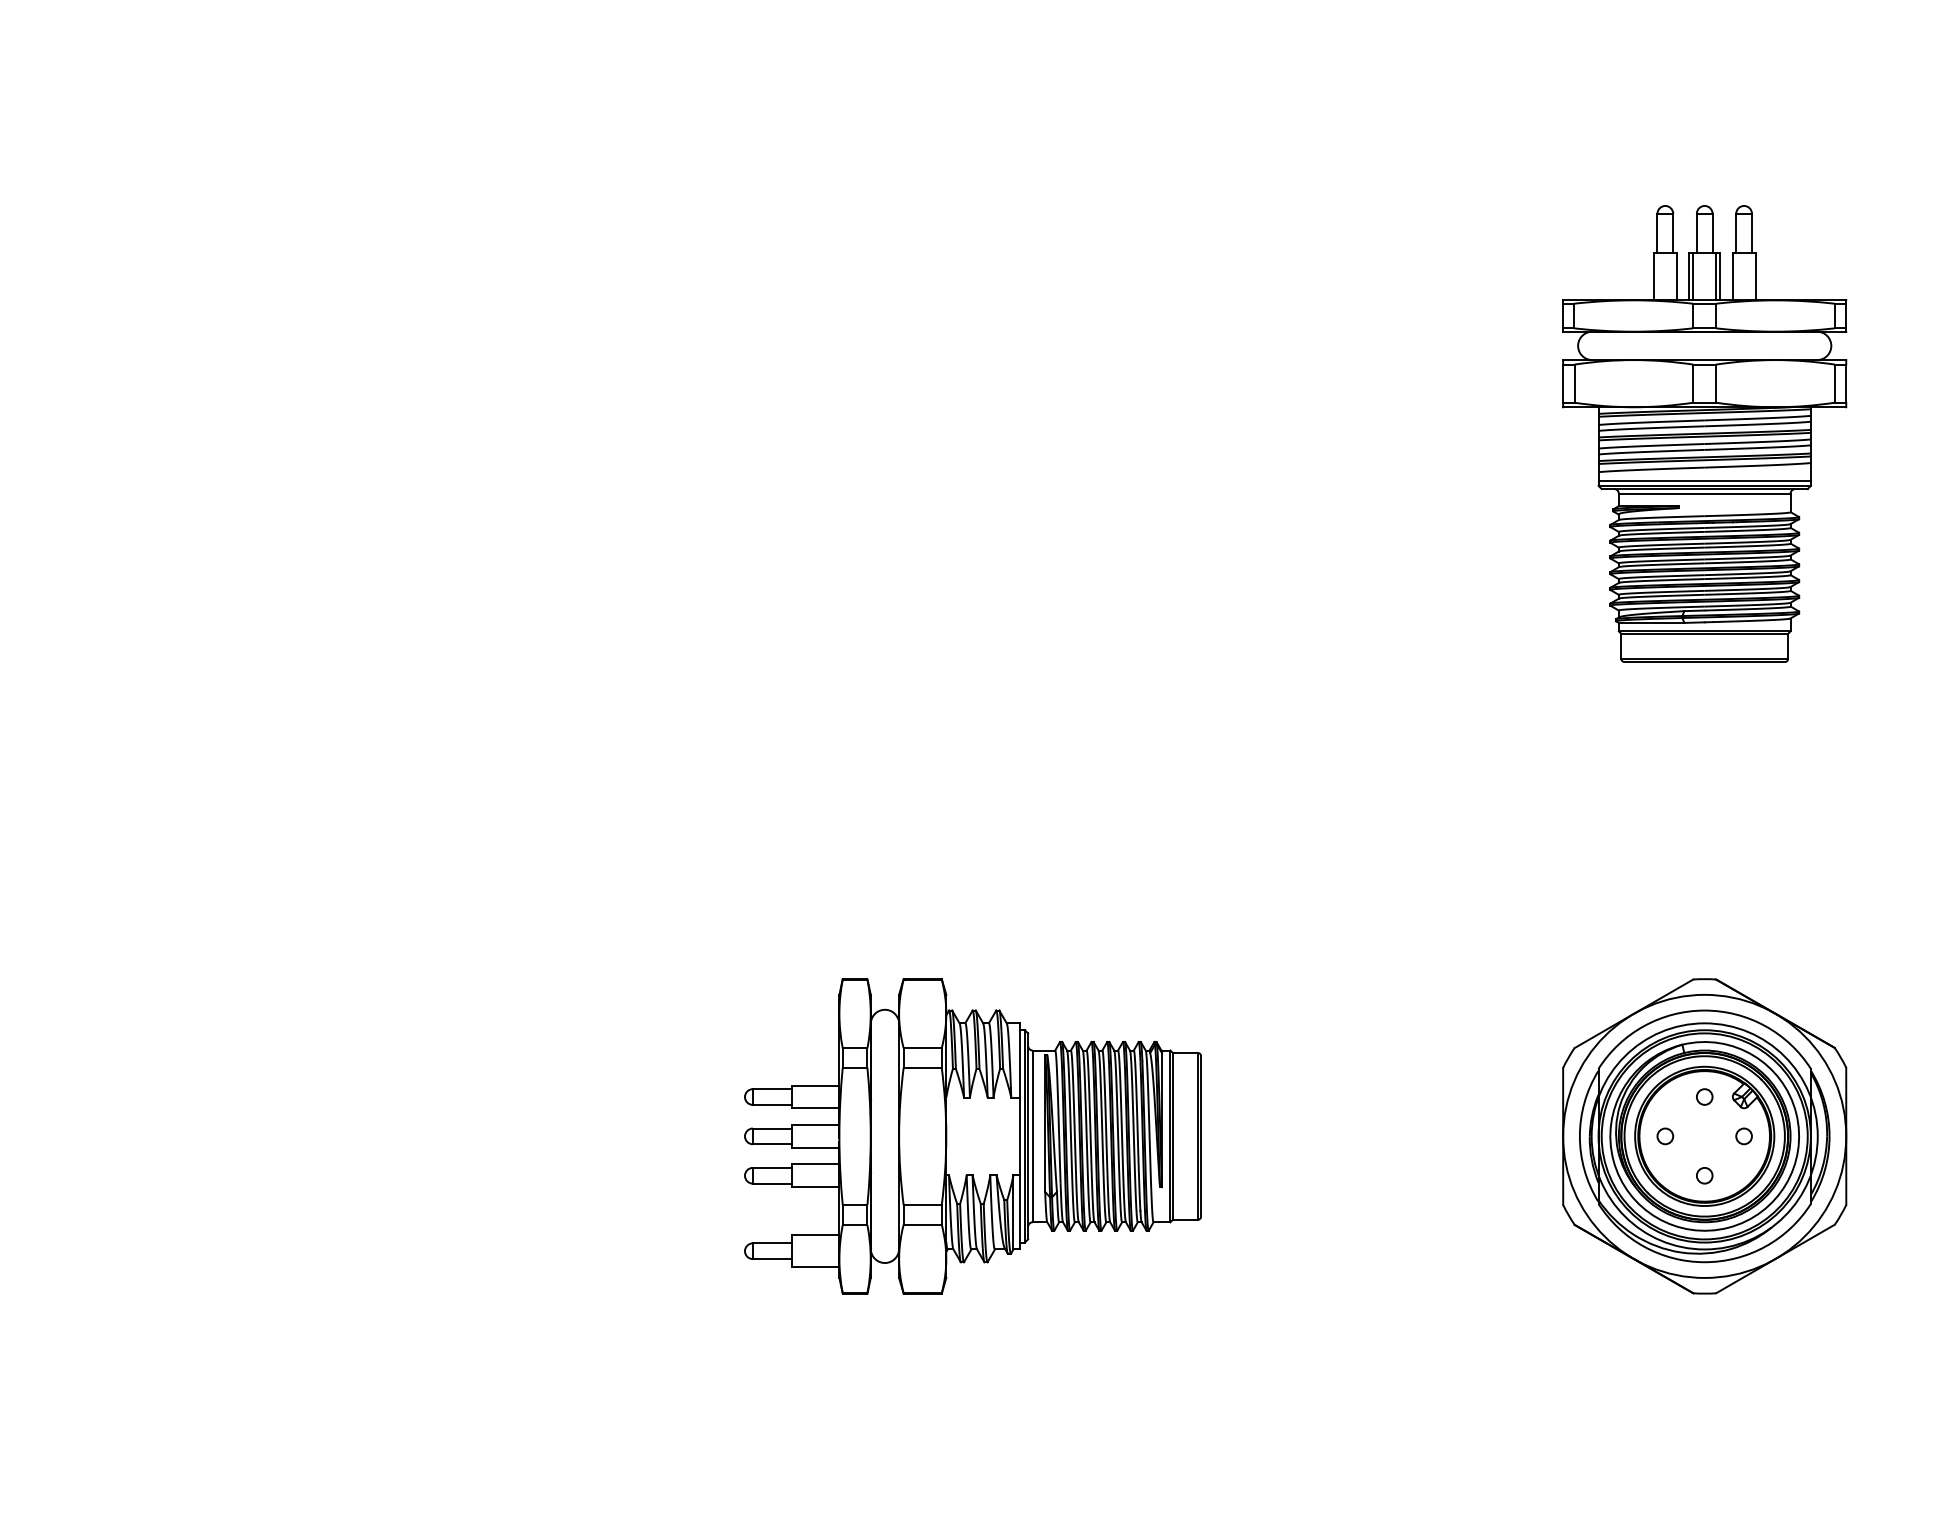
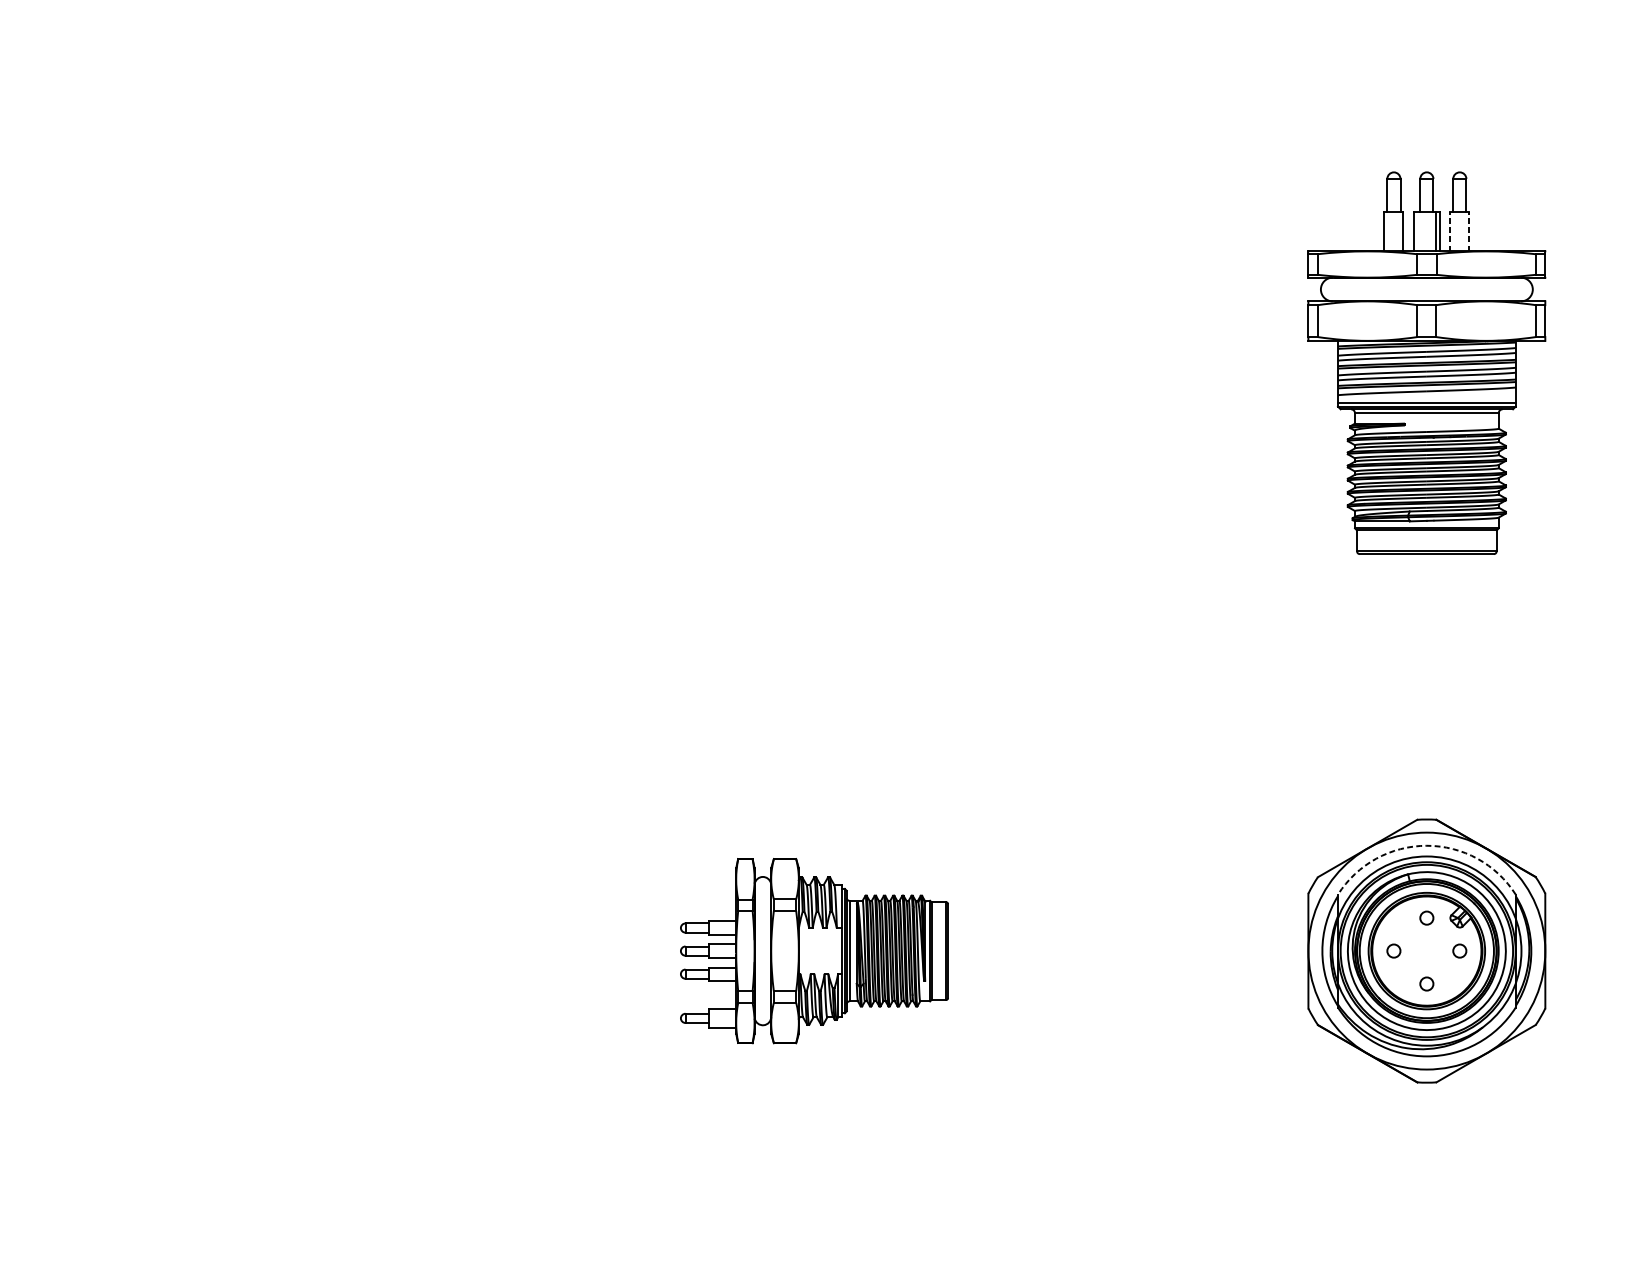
line: (1693, 276) -> (1417, 231), removed
line: (1732, 276) -> (1450, 231), solid -> dashed
line: (1755, 276) -> (1469, 231), solid -> dashed
arc: (1704, 1010) -> (1426, 845), solid -> dashed
part: (972, 1136) -> (814, 951), size x0.7

